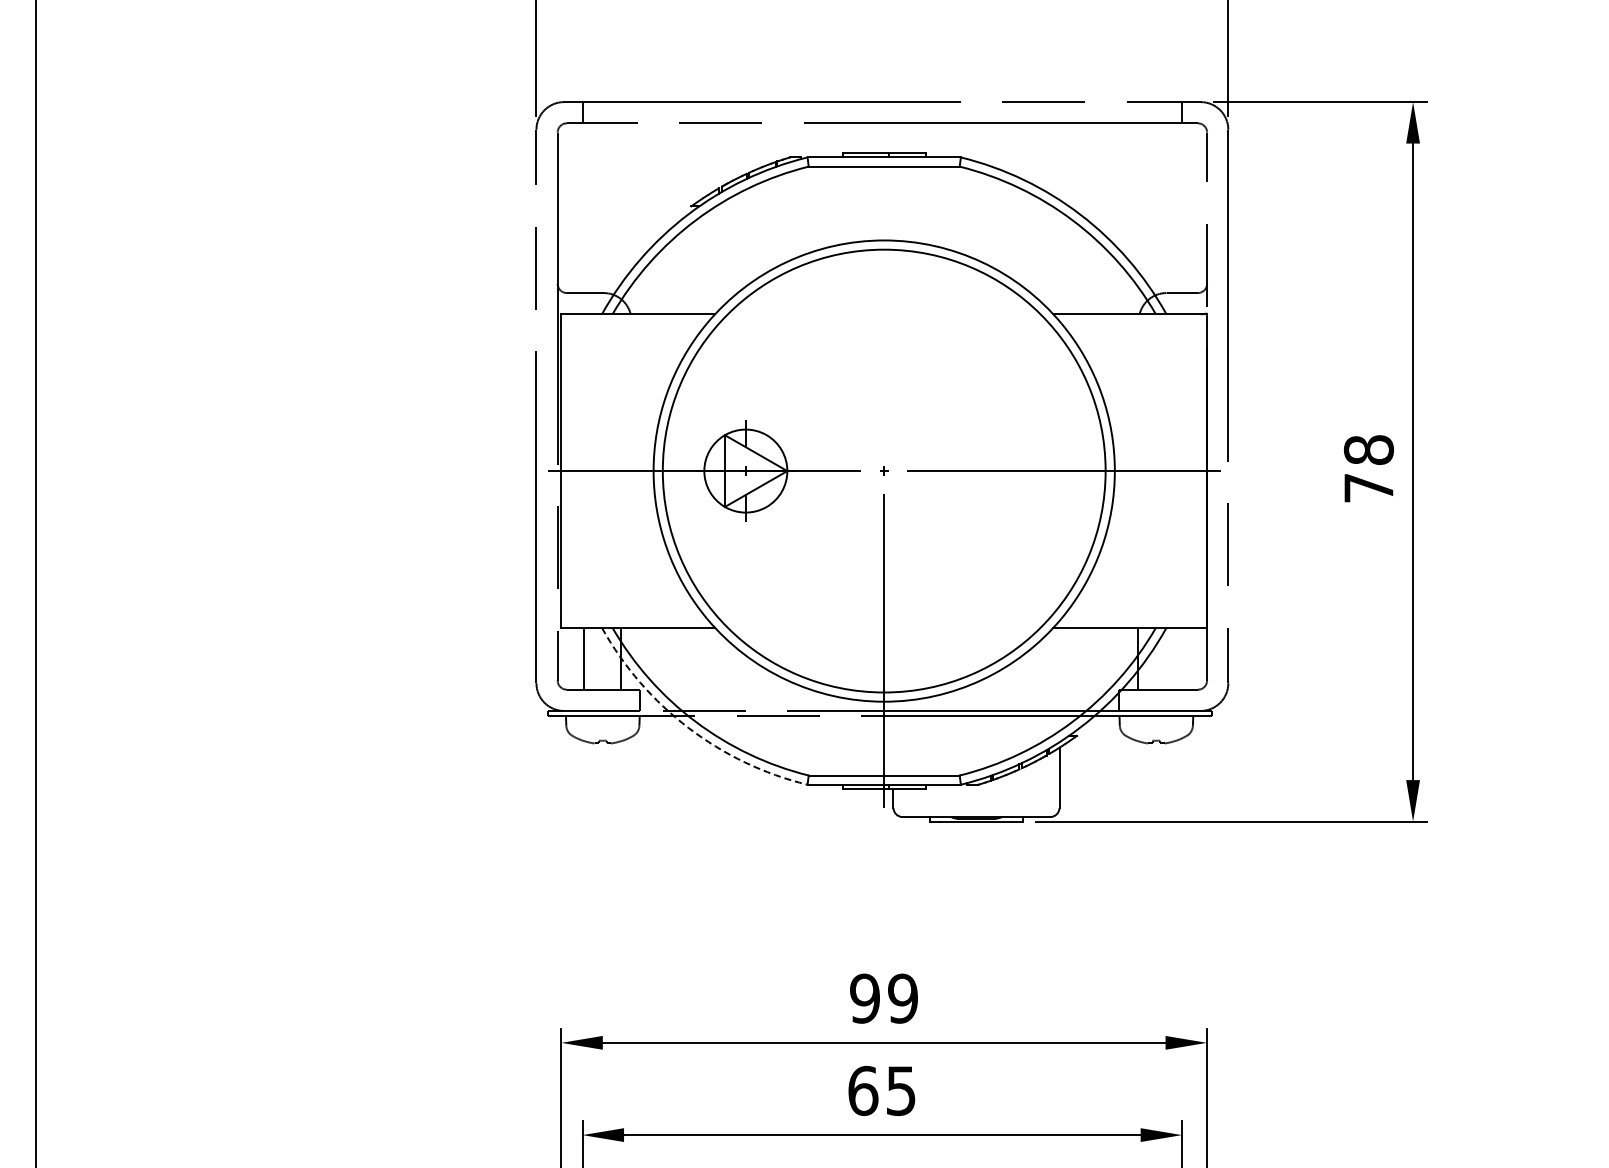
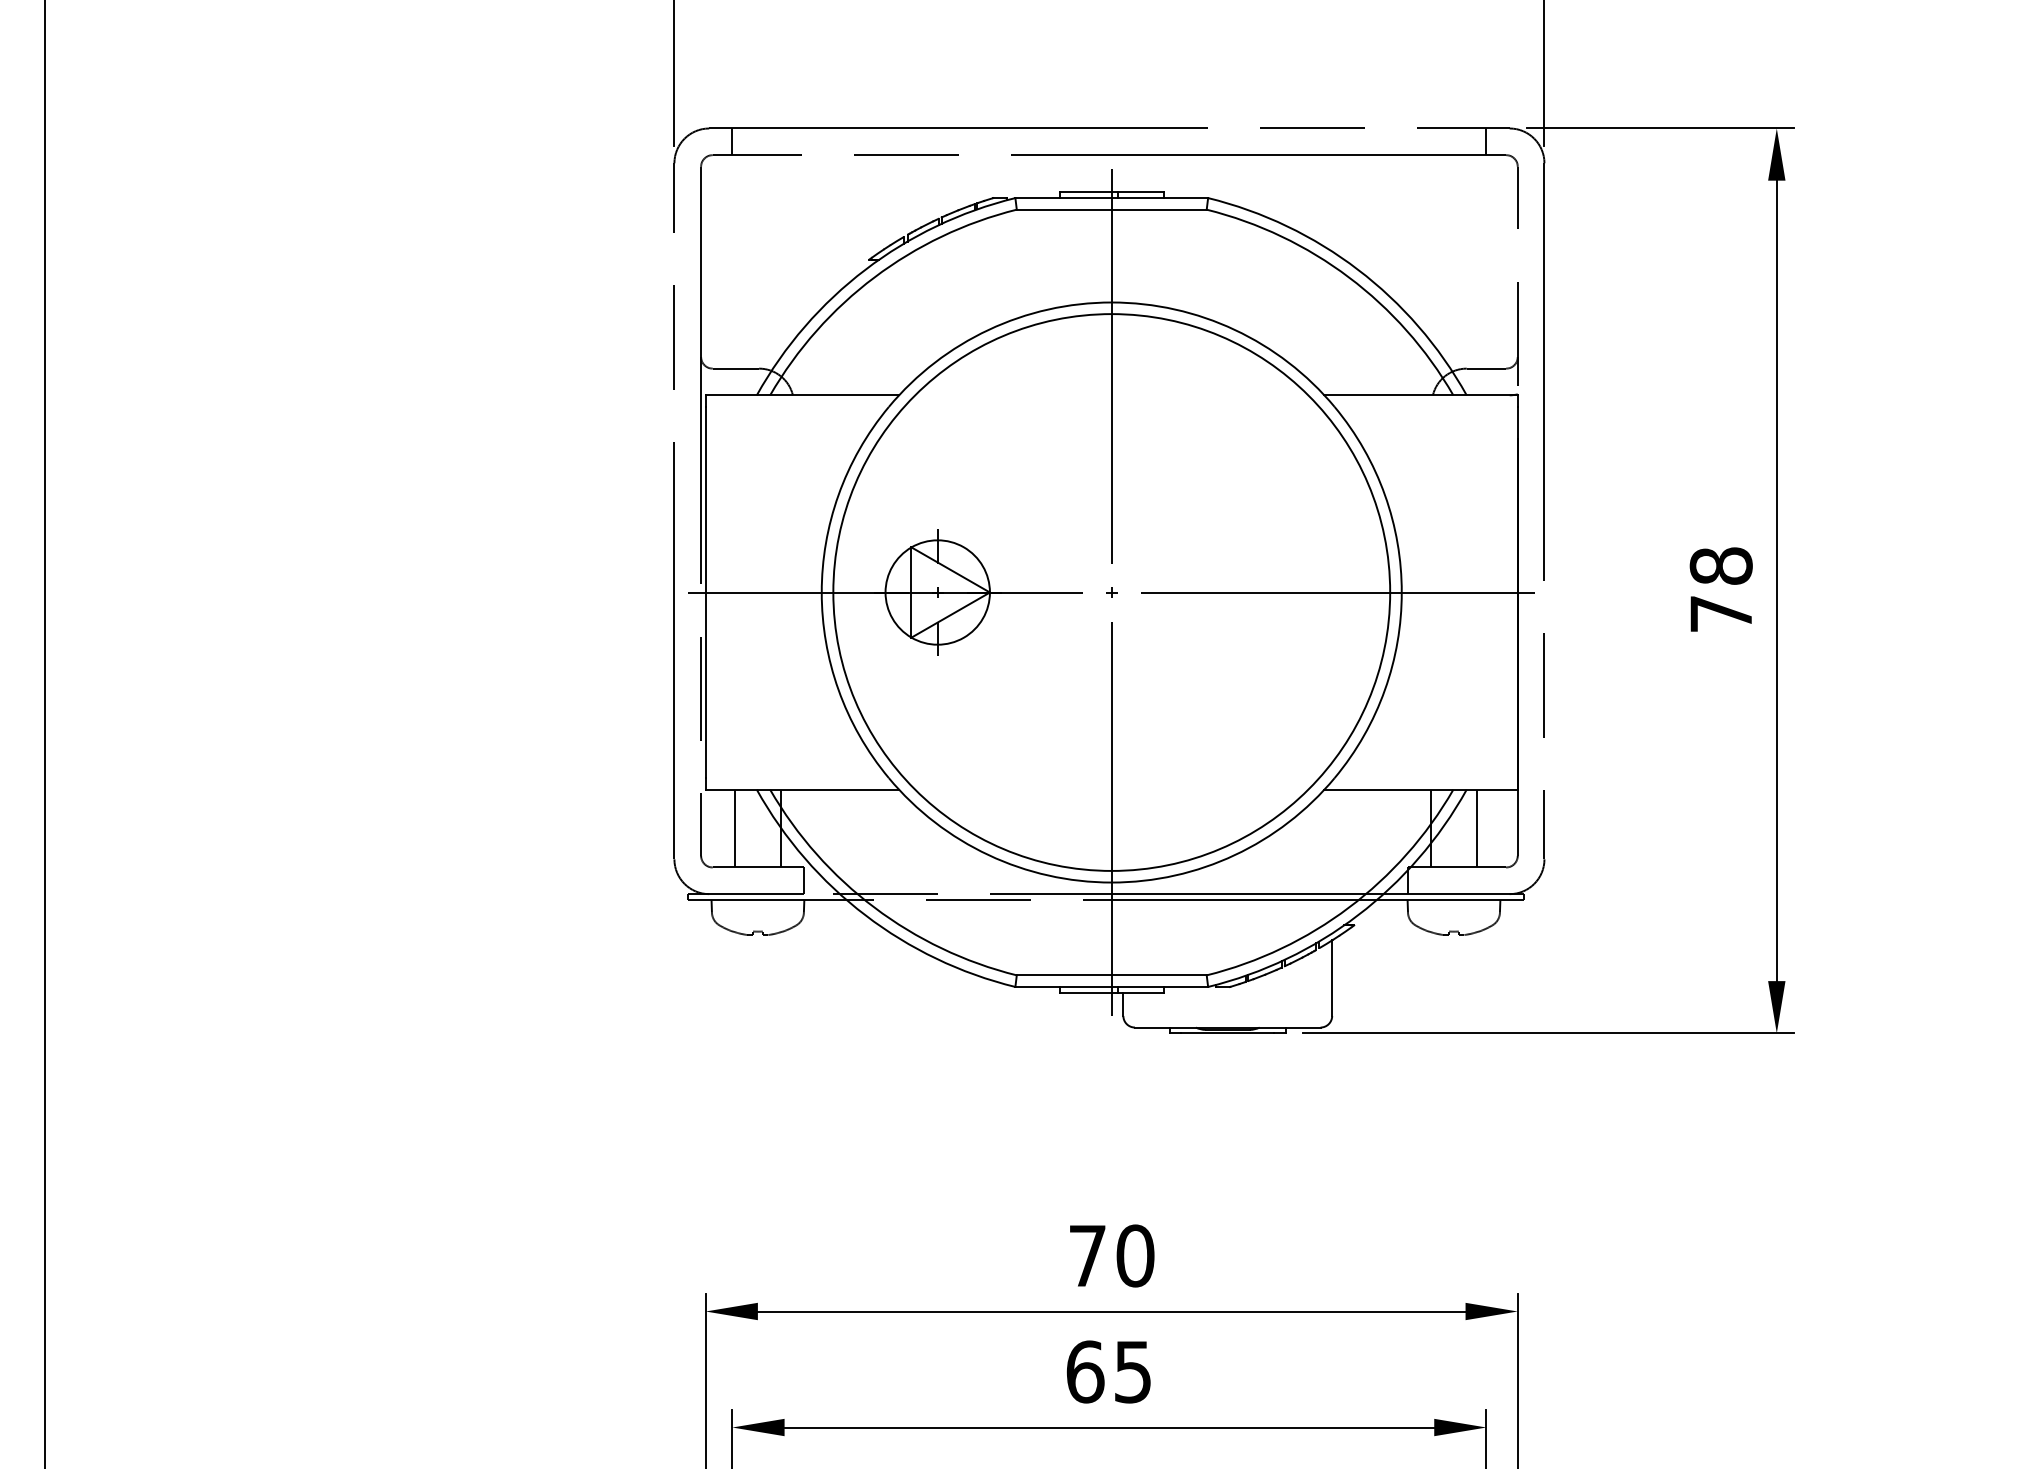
line: (884, 291) -> (1112, 366), added
line: (1174, 658) -> (1476, 828), added
arc: (688, 727) -> (865, 914), dashed -> solid
text: (884, 998) -> (1112, 1255), 99 -> 70

